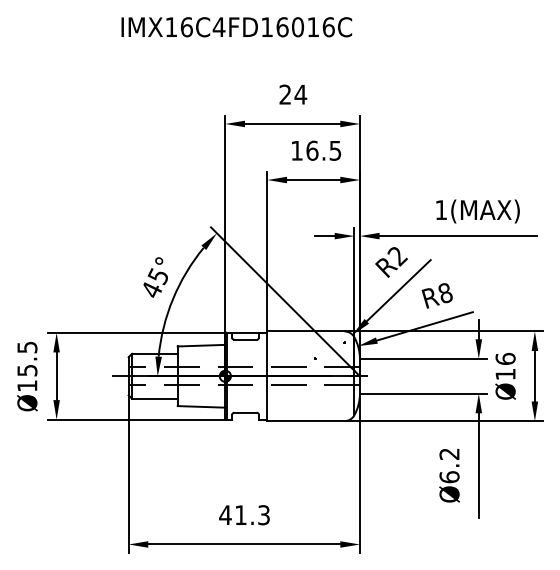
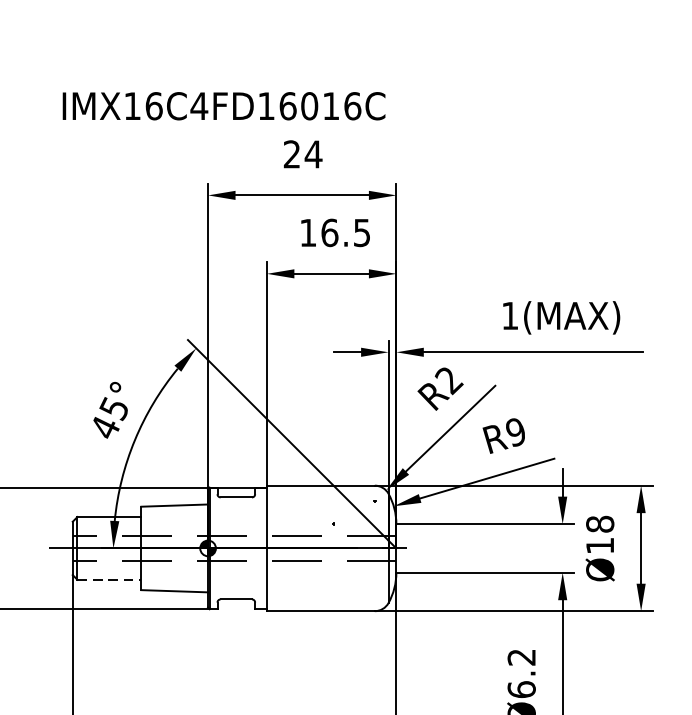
text: (236, 27) -> (223, 106), moved
text: (445, 293) -> (516, 432), R8 -> R9
text: (505, 358) -> (600, 523), Ø16 -> Ø18
line: (154, 398) -> (108, 579), solid -> dashed

